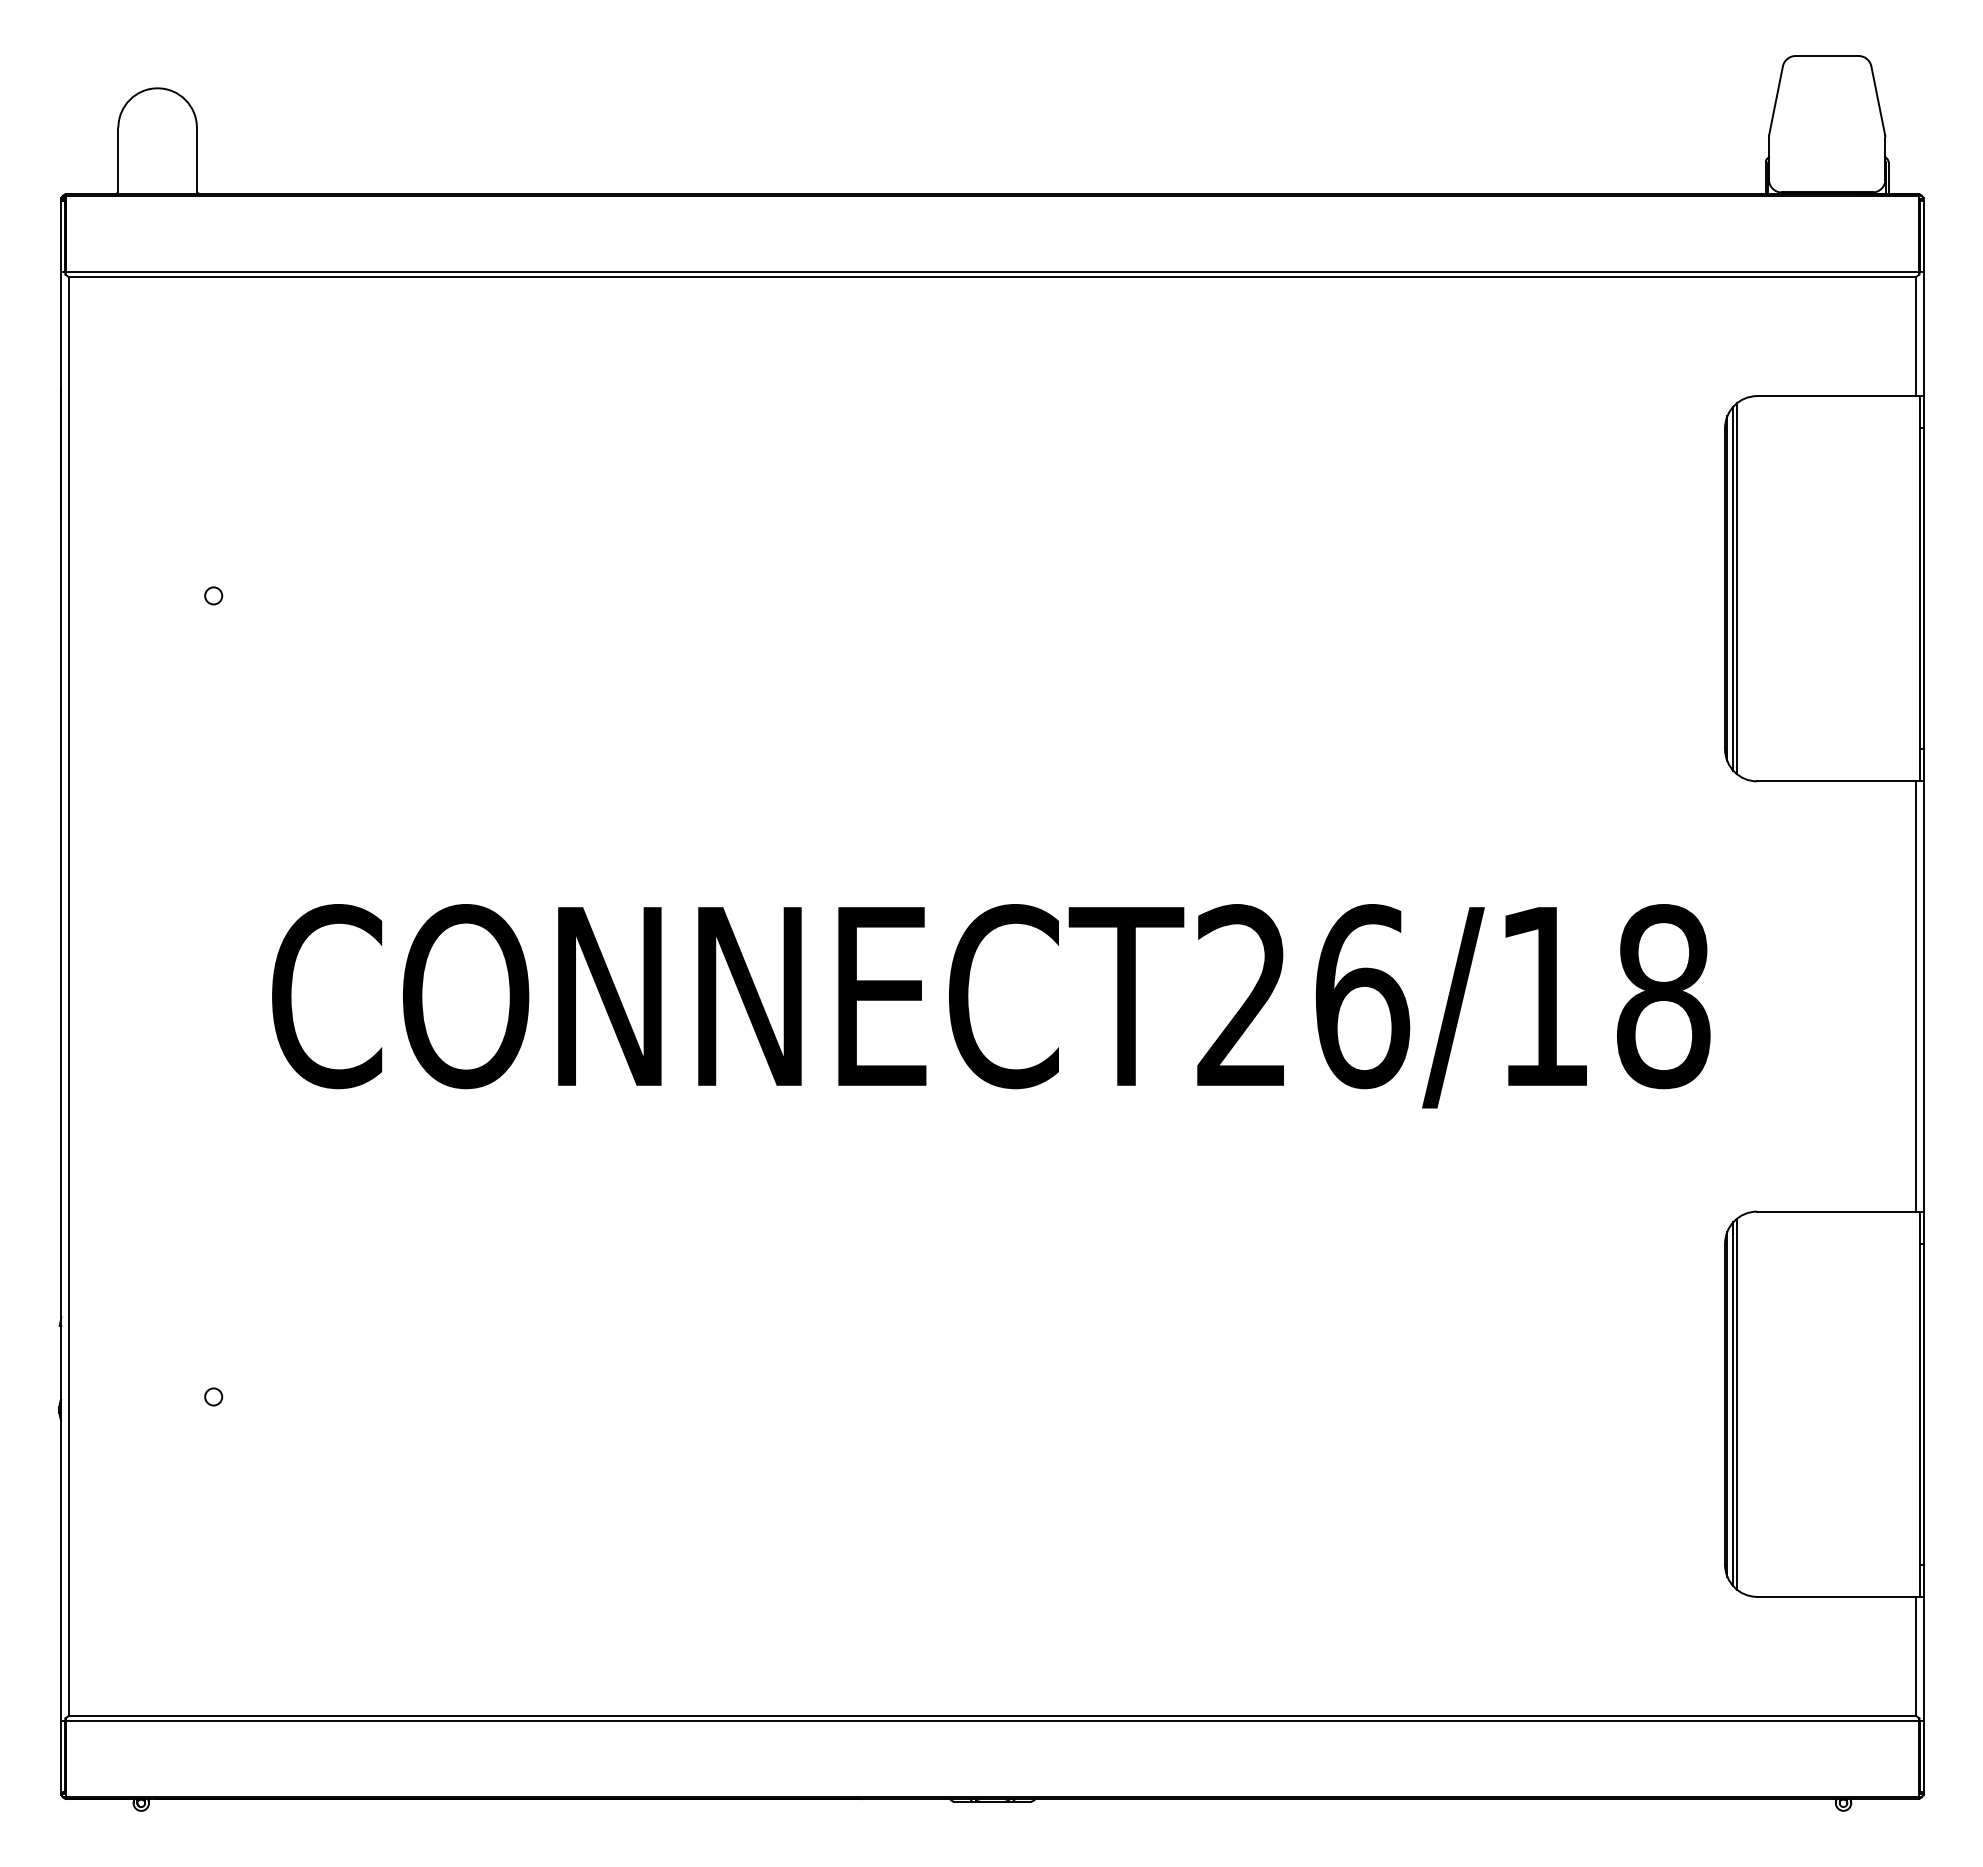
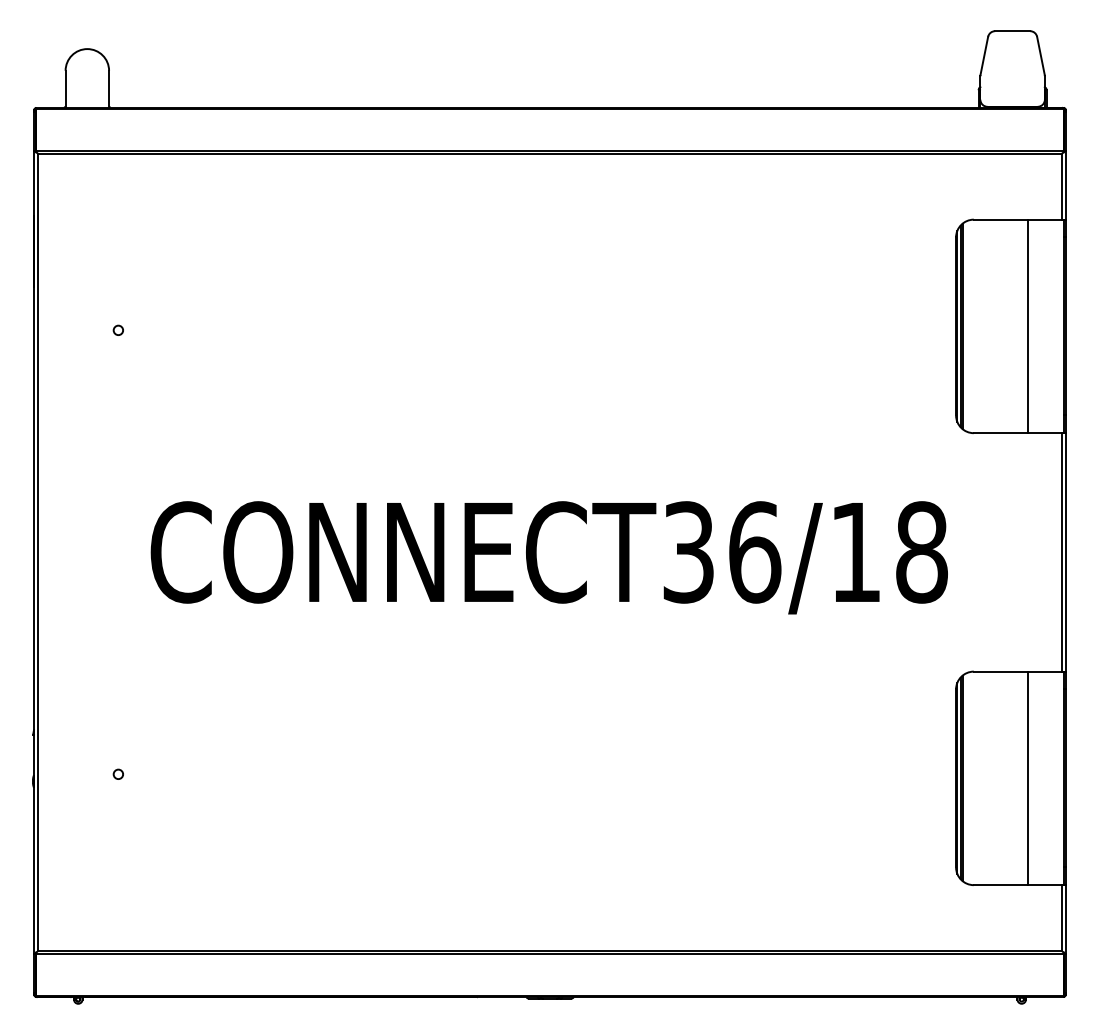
line: (1855, 588) -> (1028, 326), added
text: (1242, 996) -> (688, 552), CONNECT26/18 -> CONNECT36/18
line: (1855, 1404) -> (1028, 778), added

